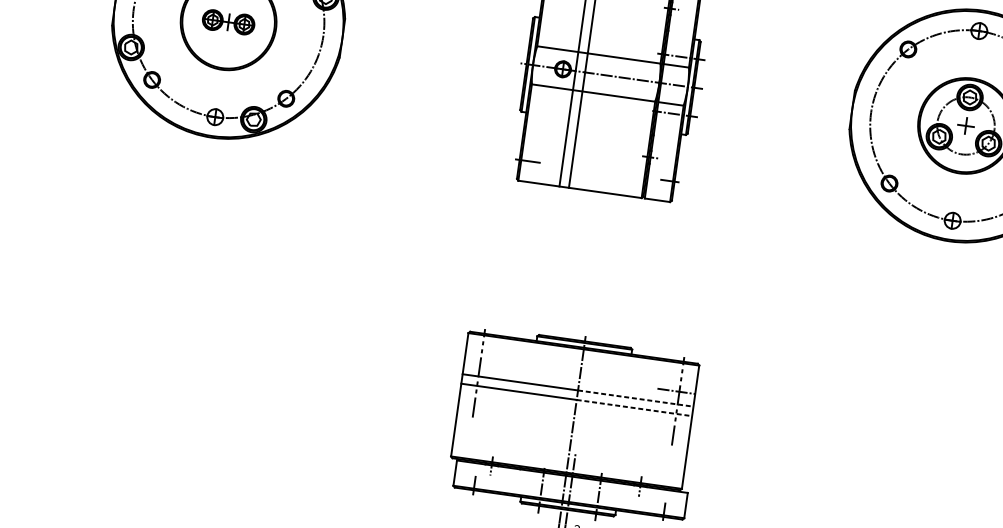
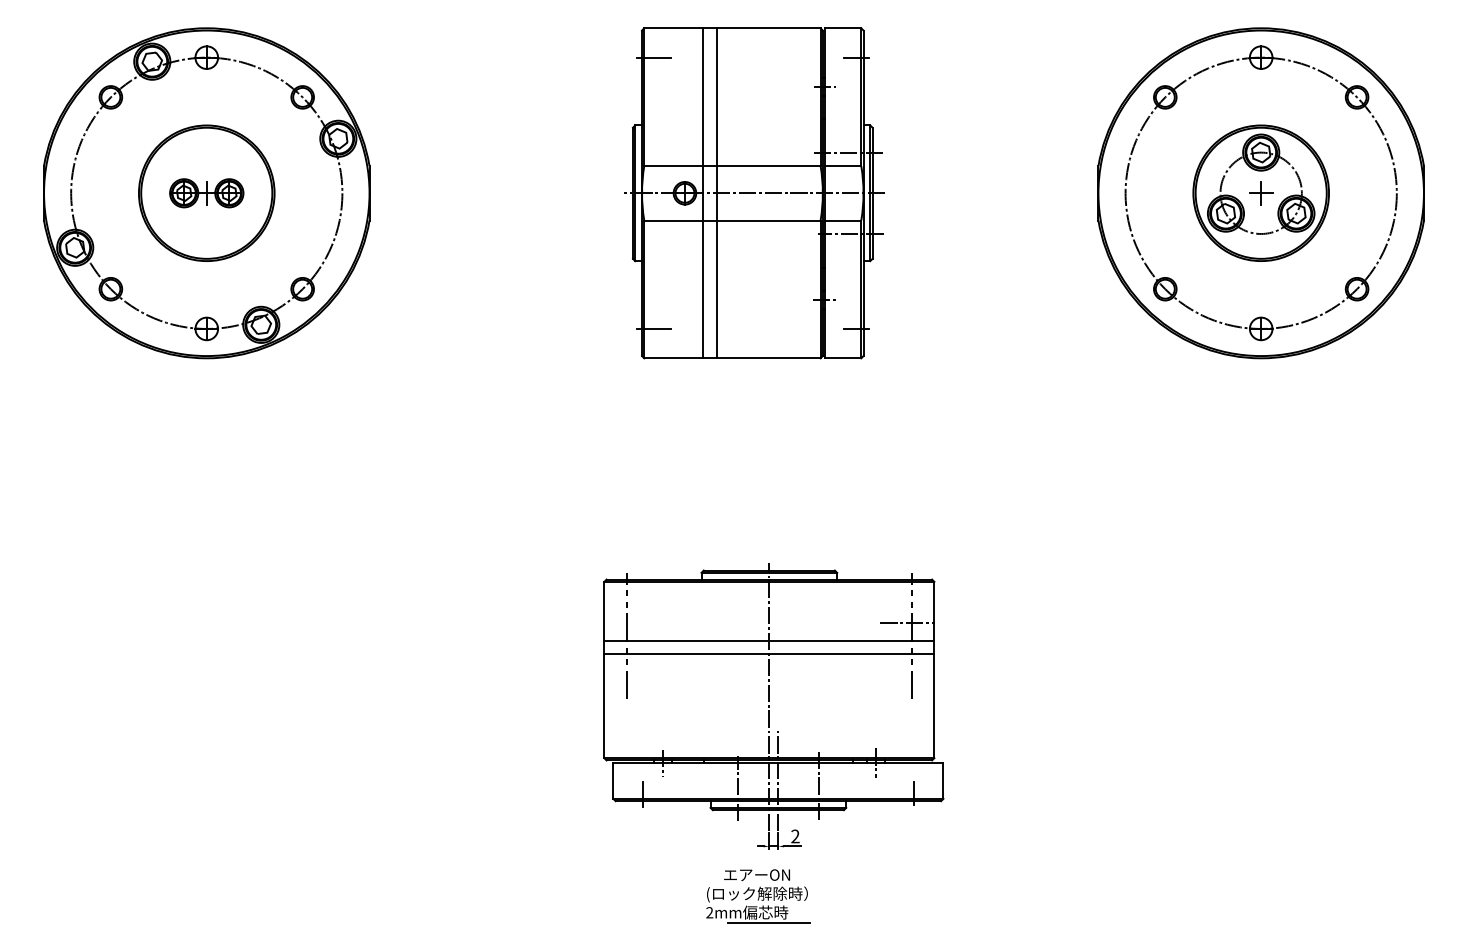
line: (635, 398) -> (851, 640), dashed -> solid
line: (634, 408) -> (851, 654), dashed -> solid

